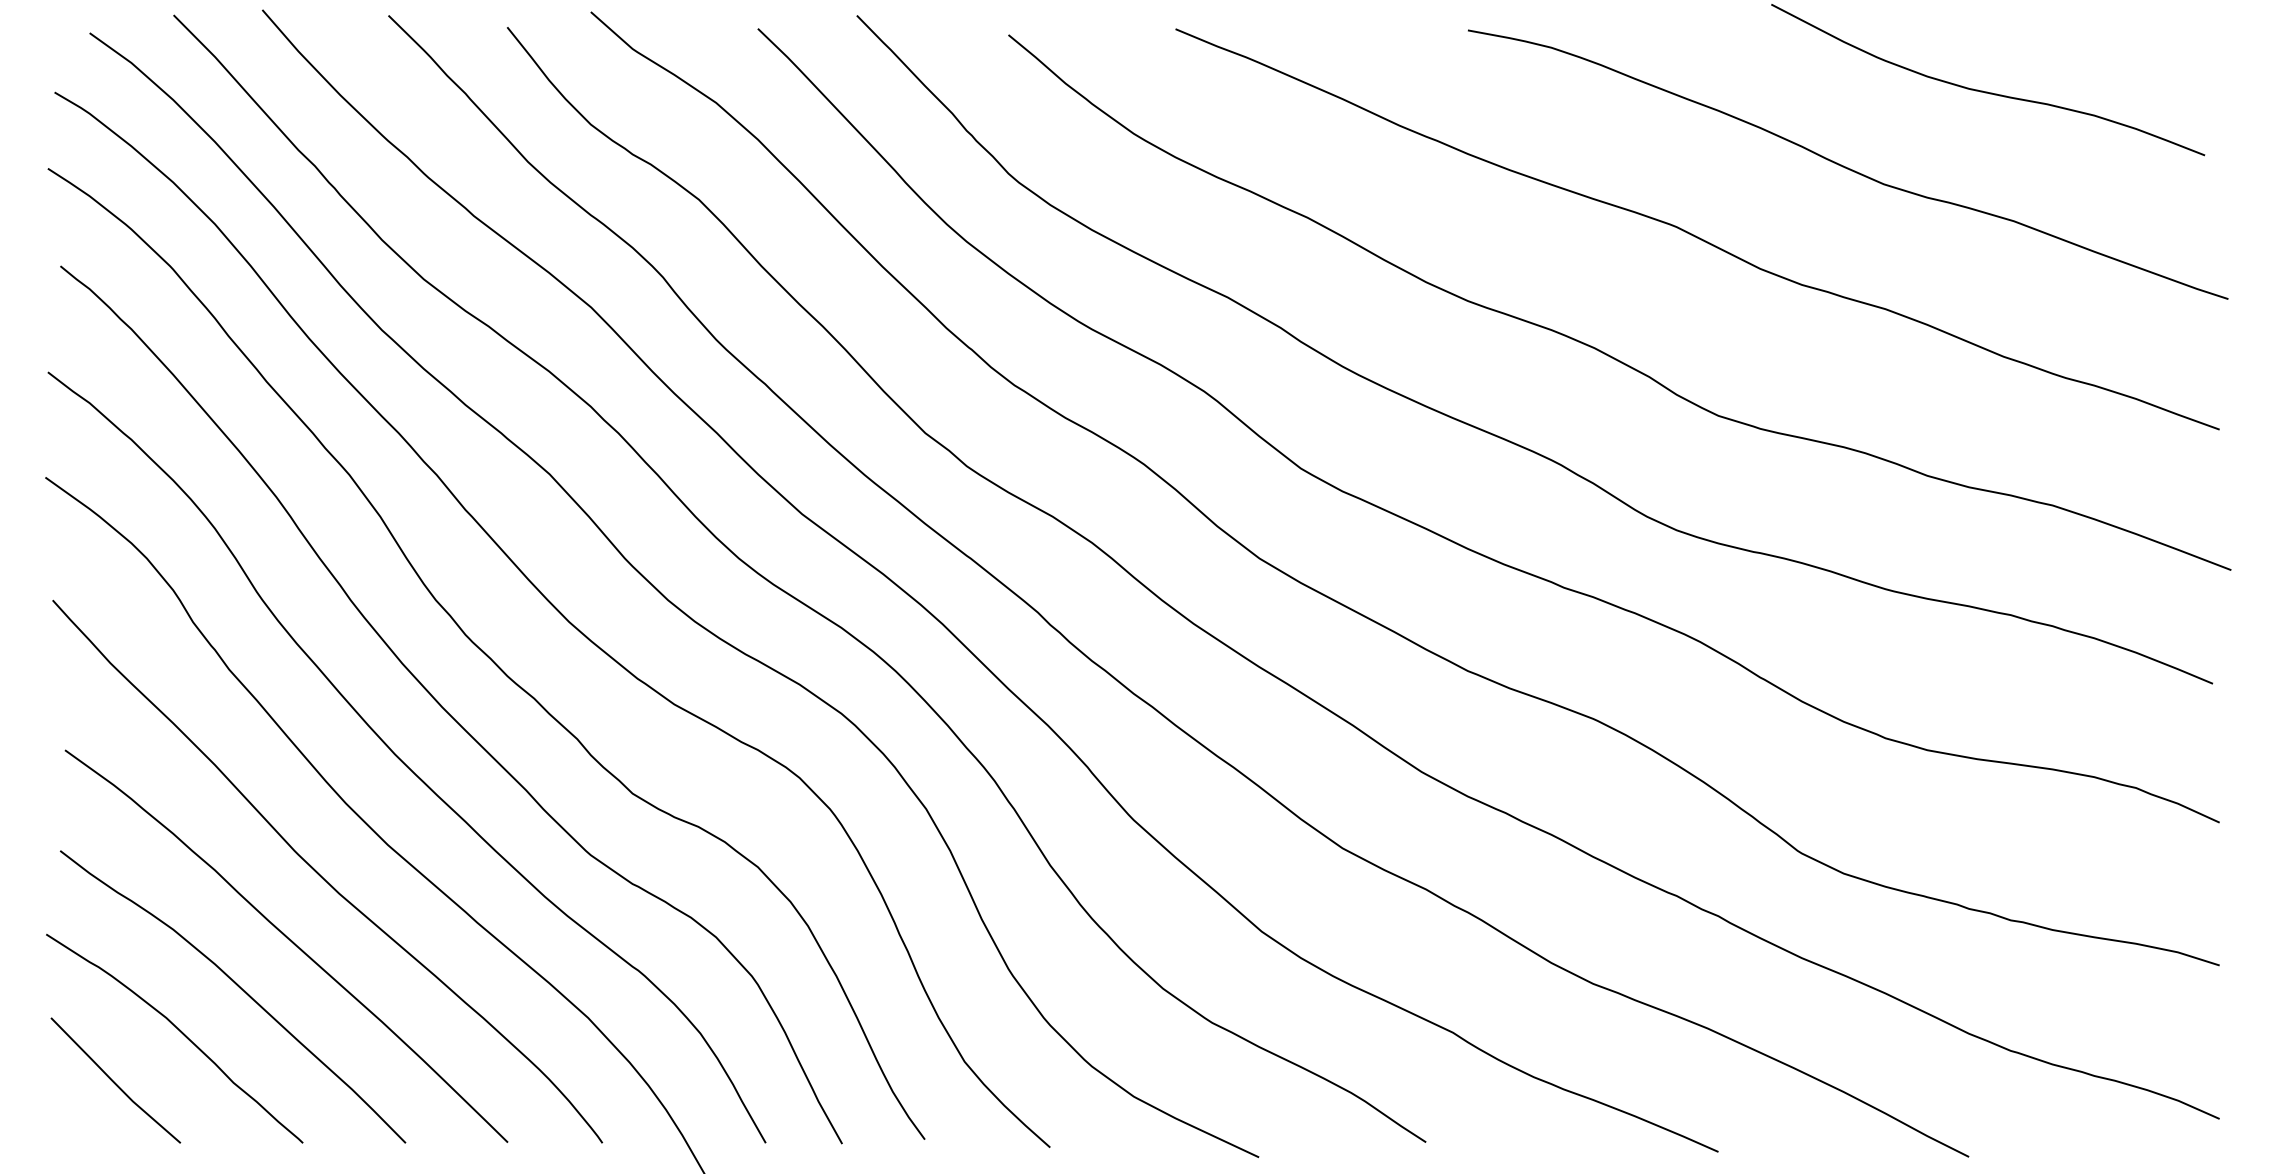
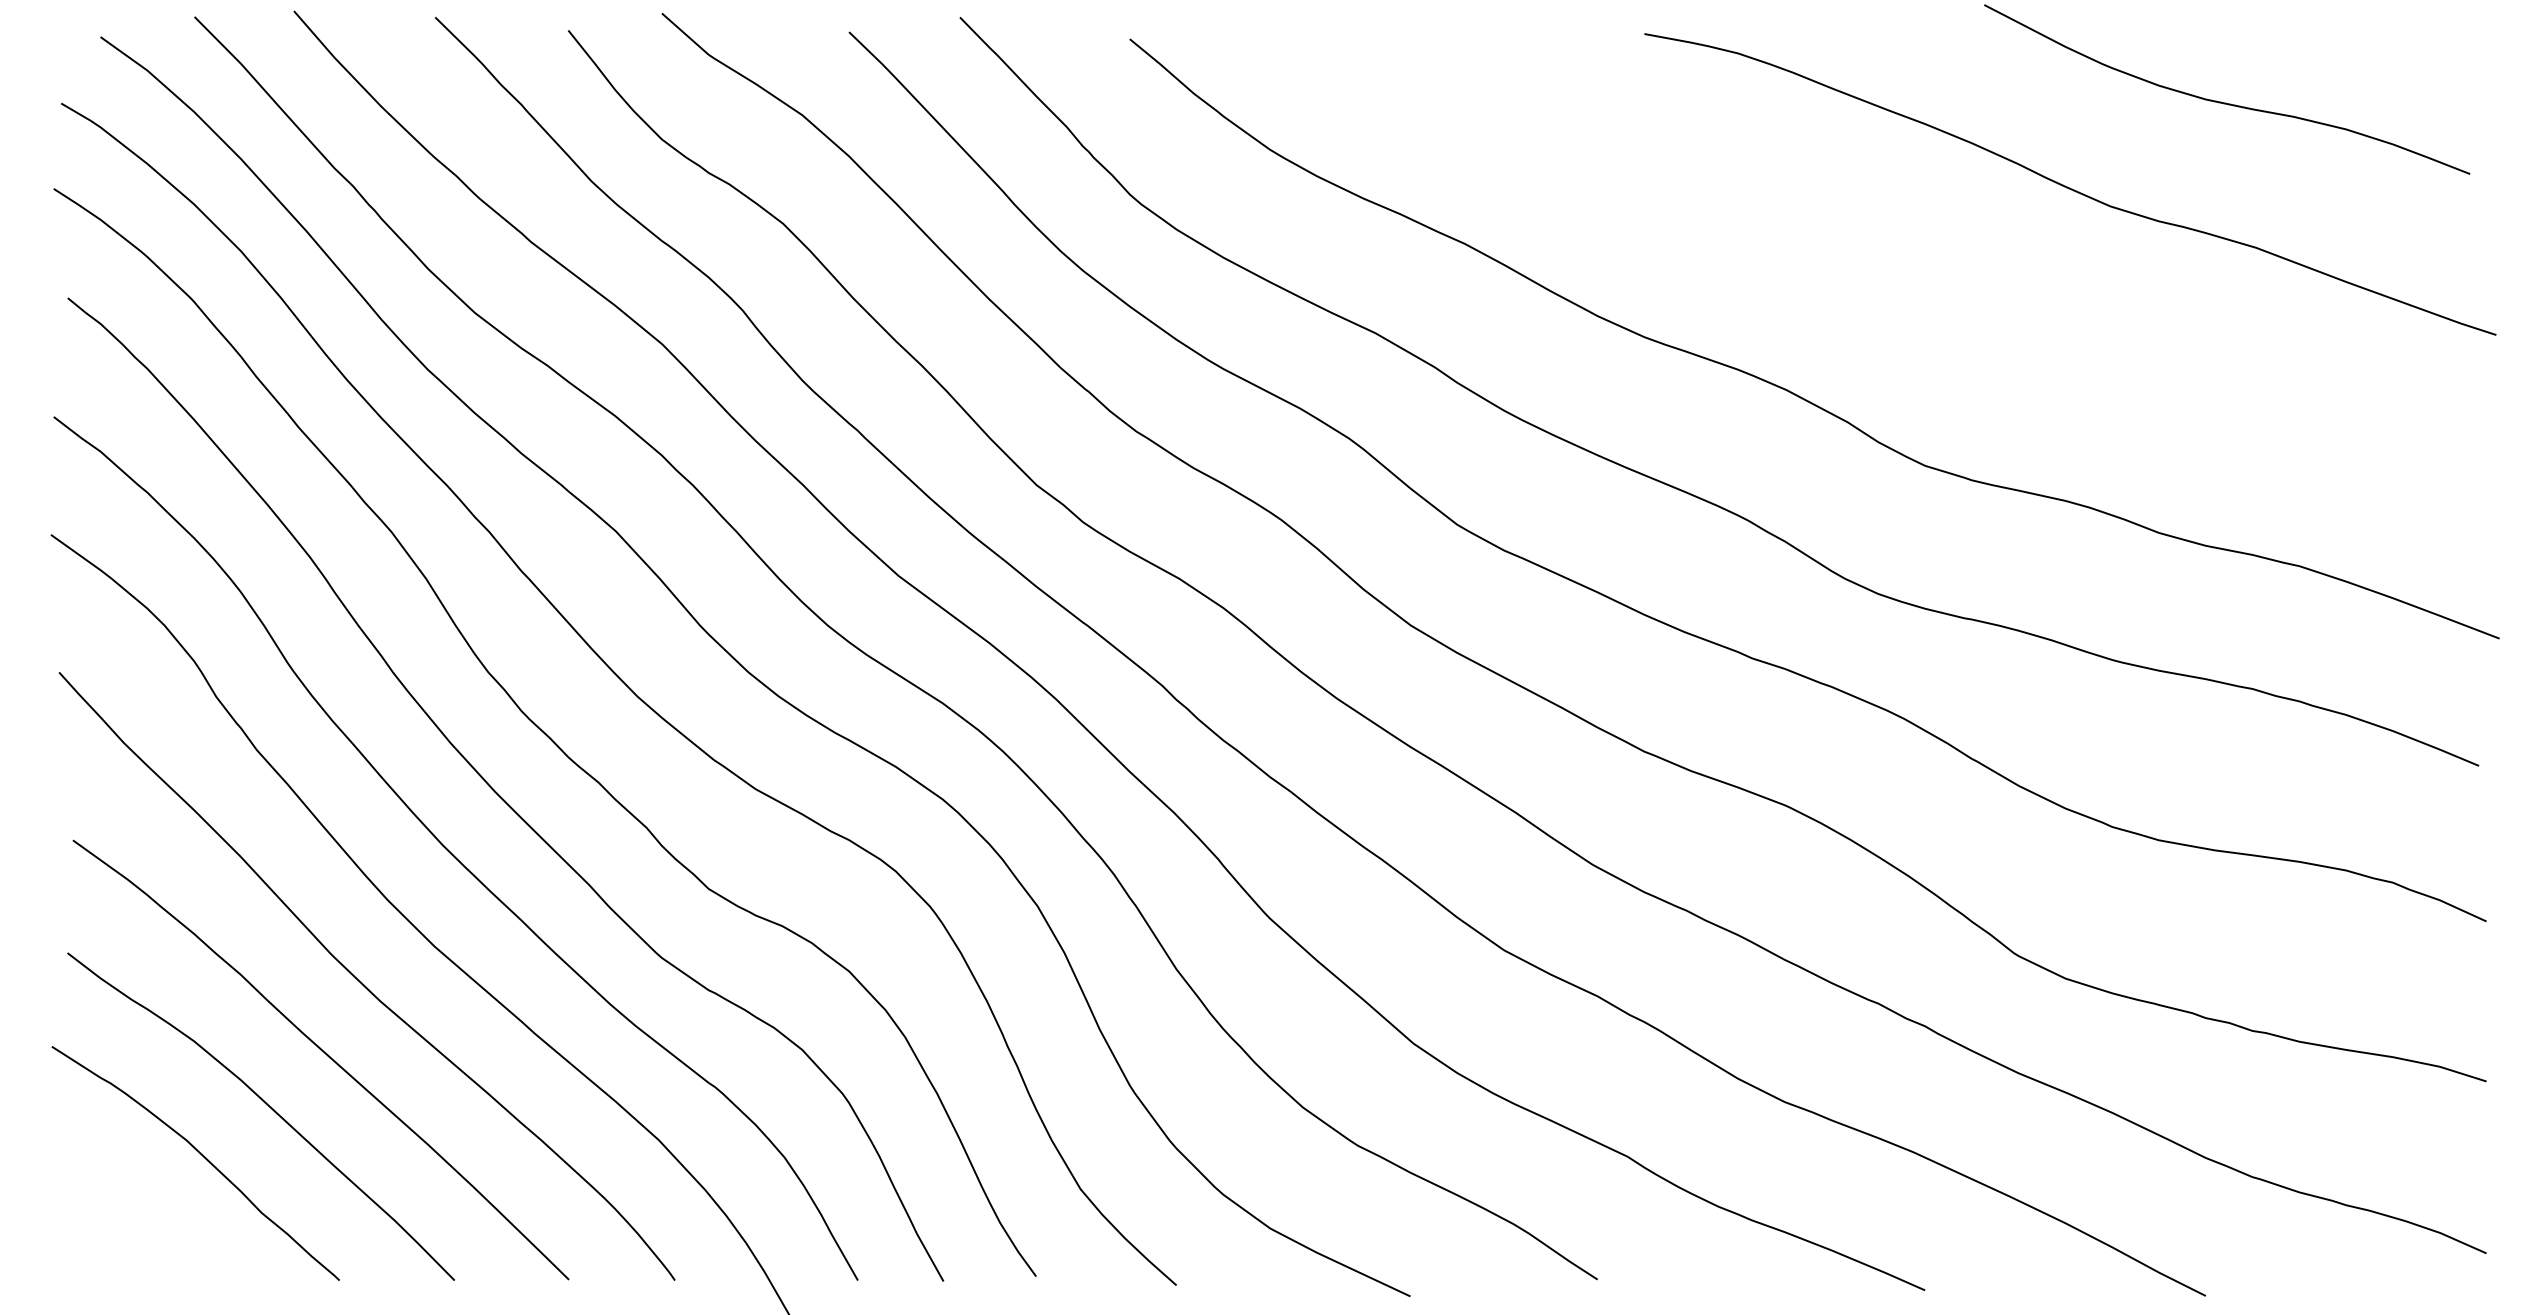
curve: (1695, 235) -> (1899, 263), removed
line: (114, 1081) -> (128, 1211), removed

